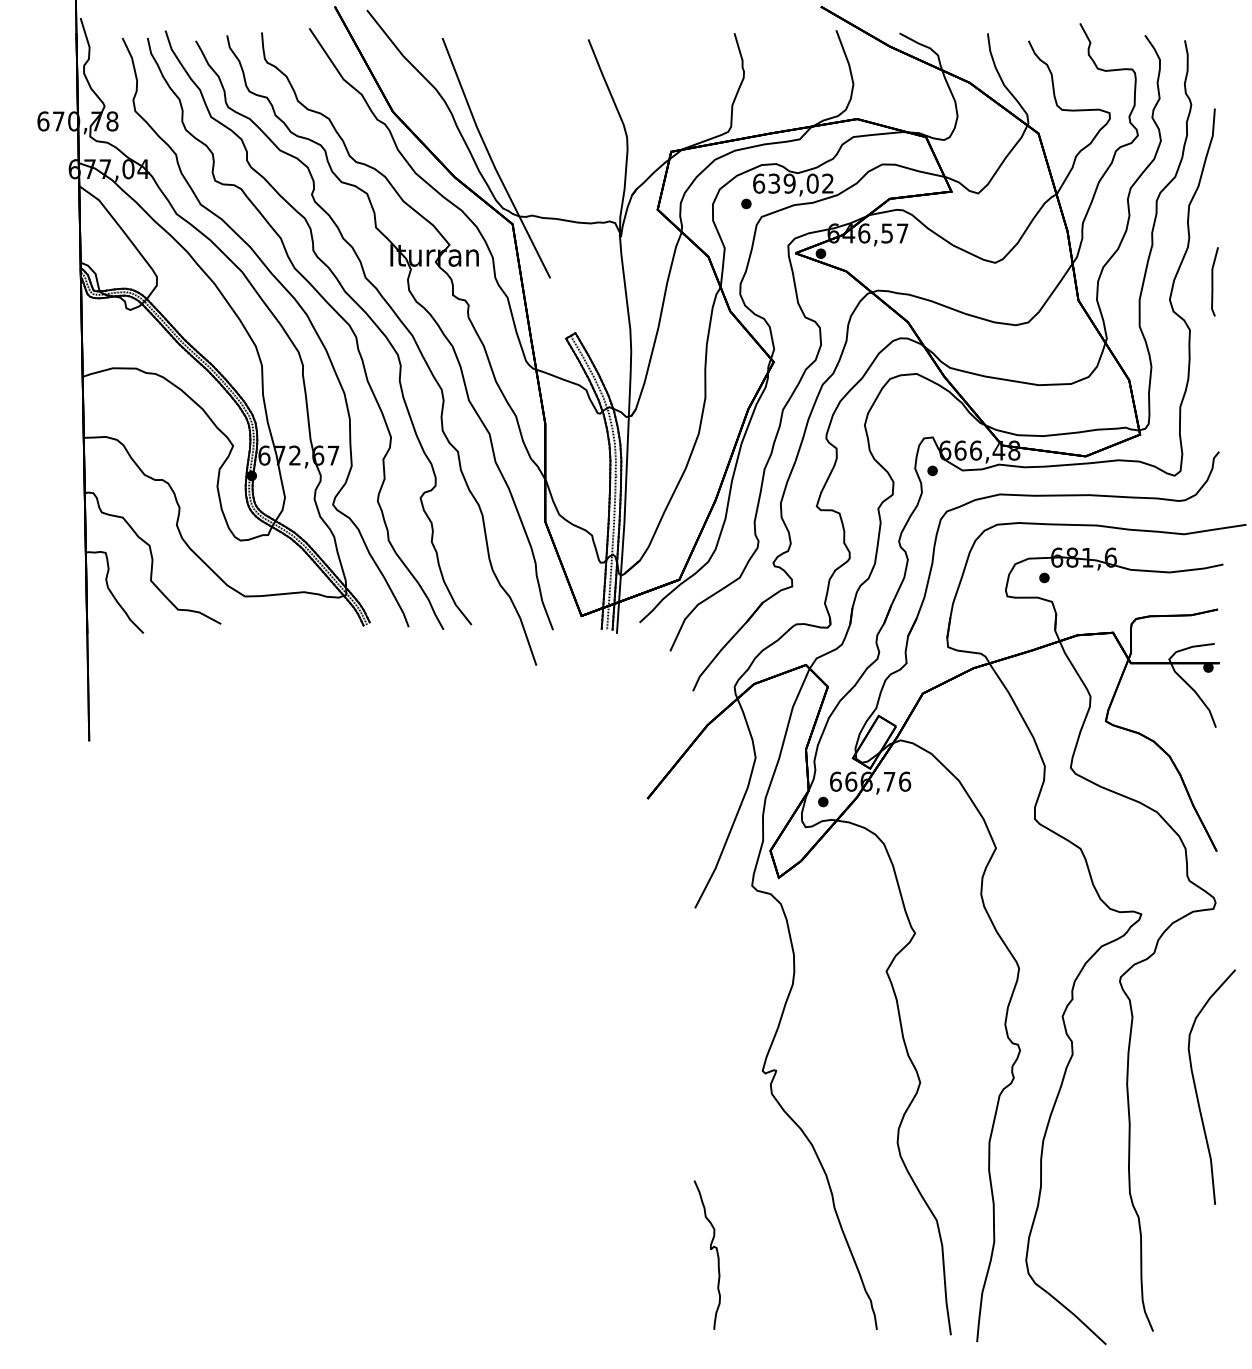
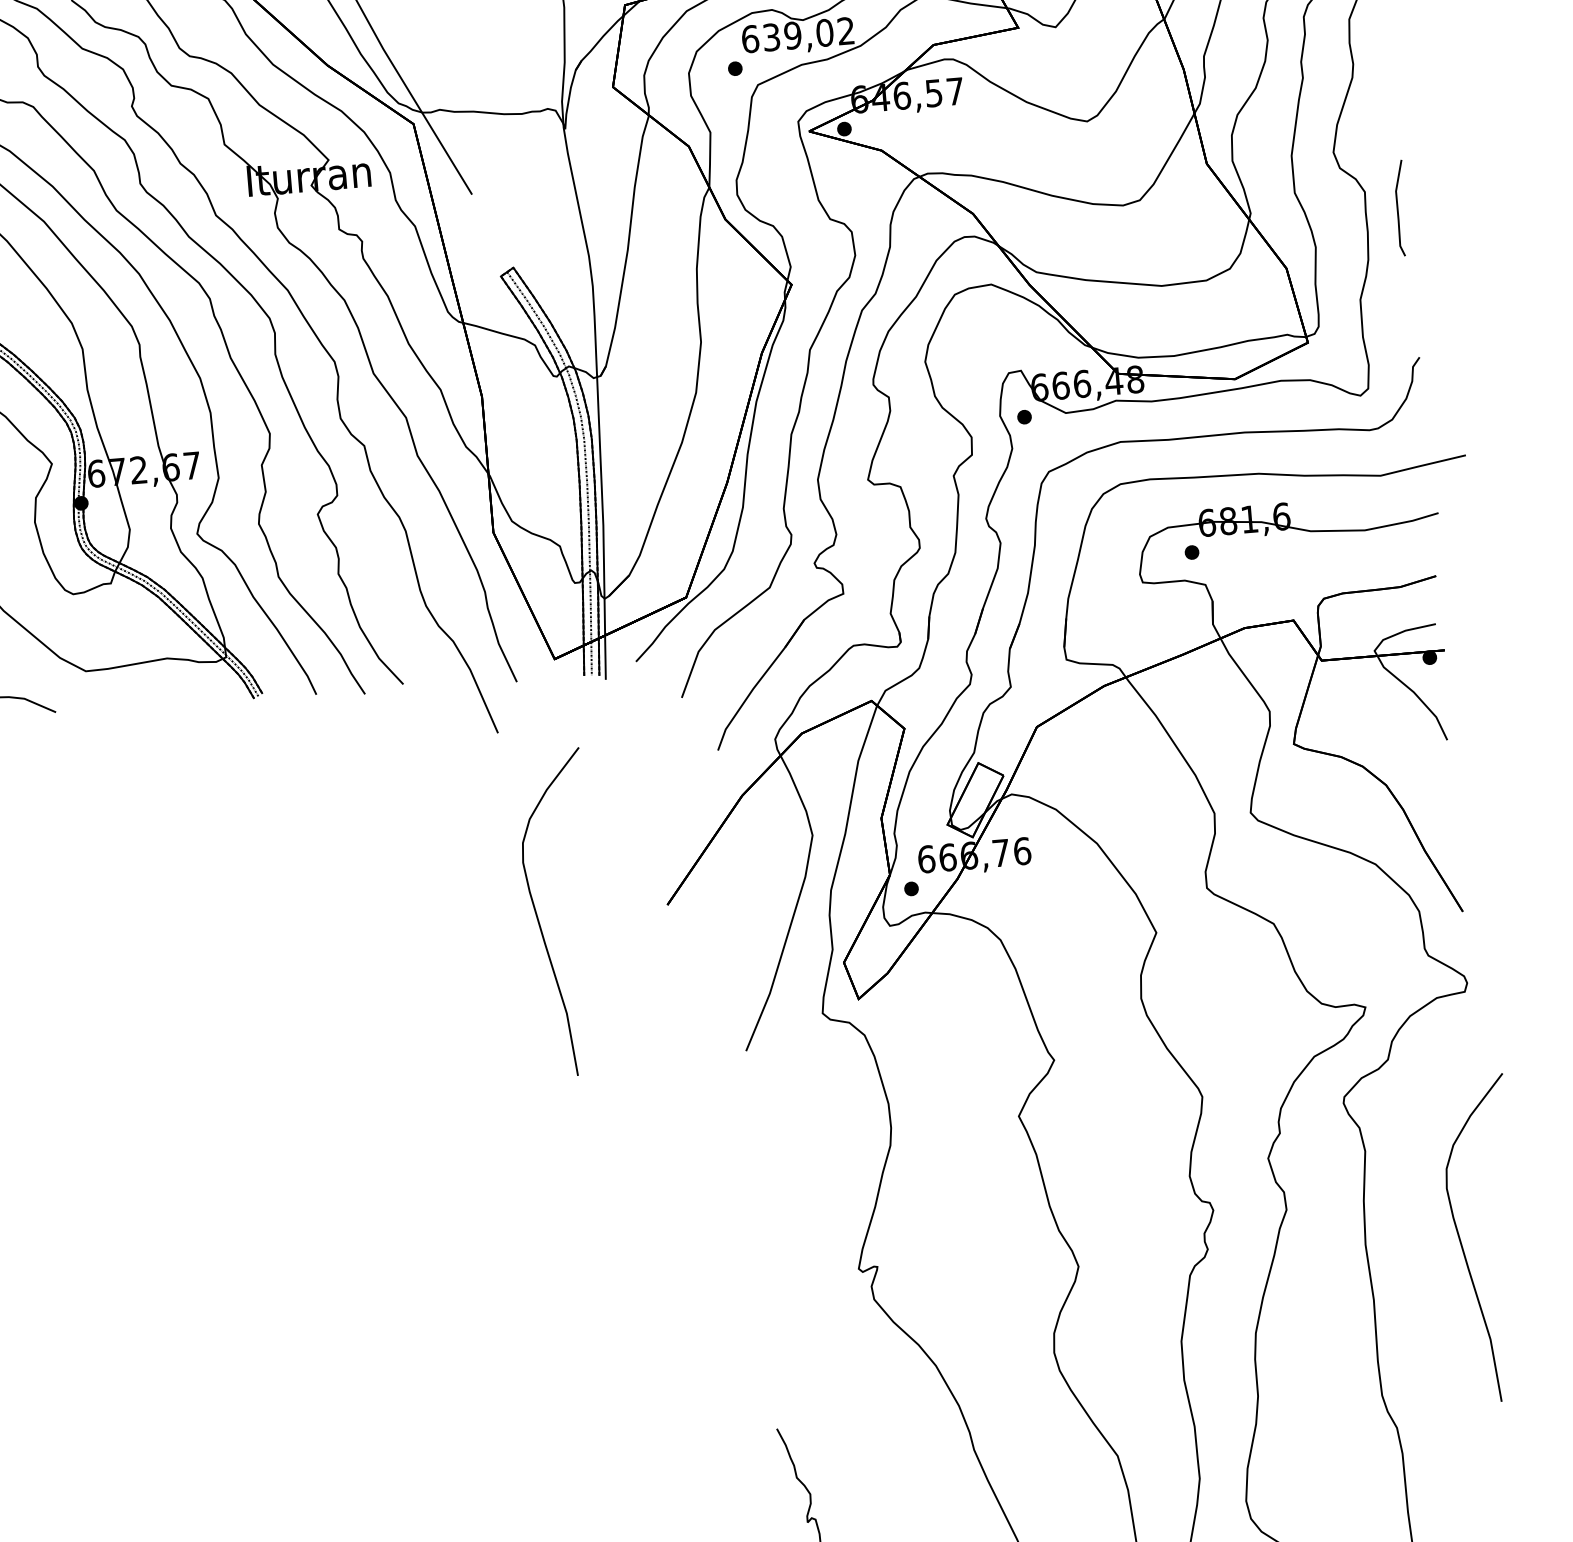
line: (1213, 281) -> (1399, 207), moved
curve: (554, 798) -> (538, 915), added

